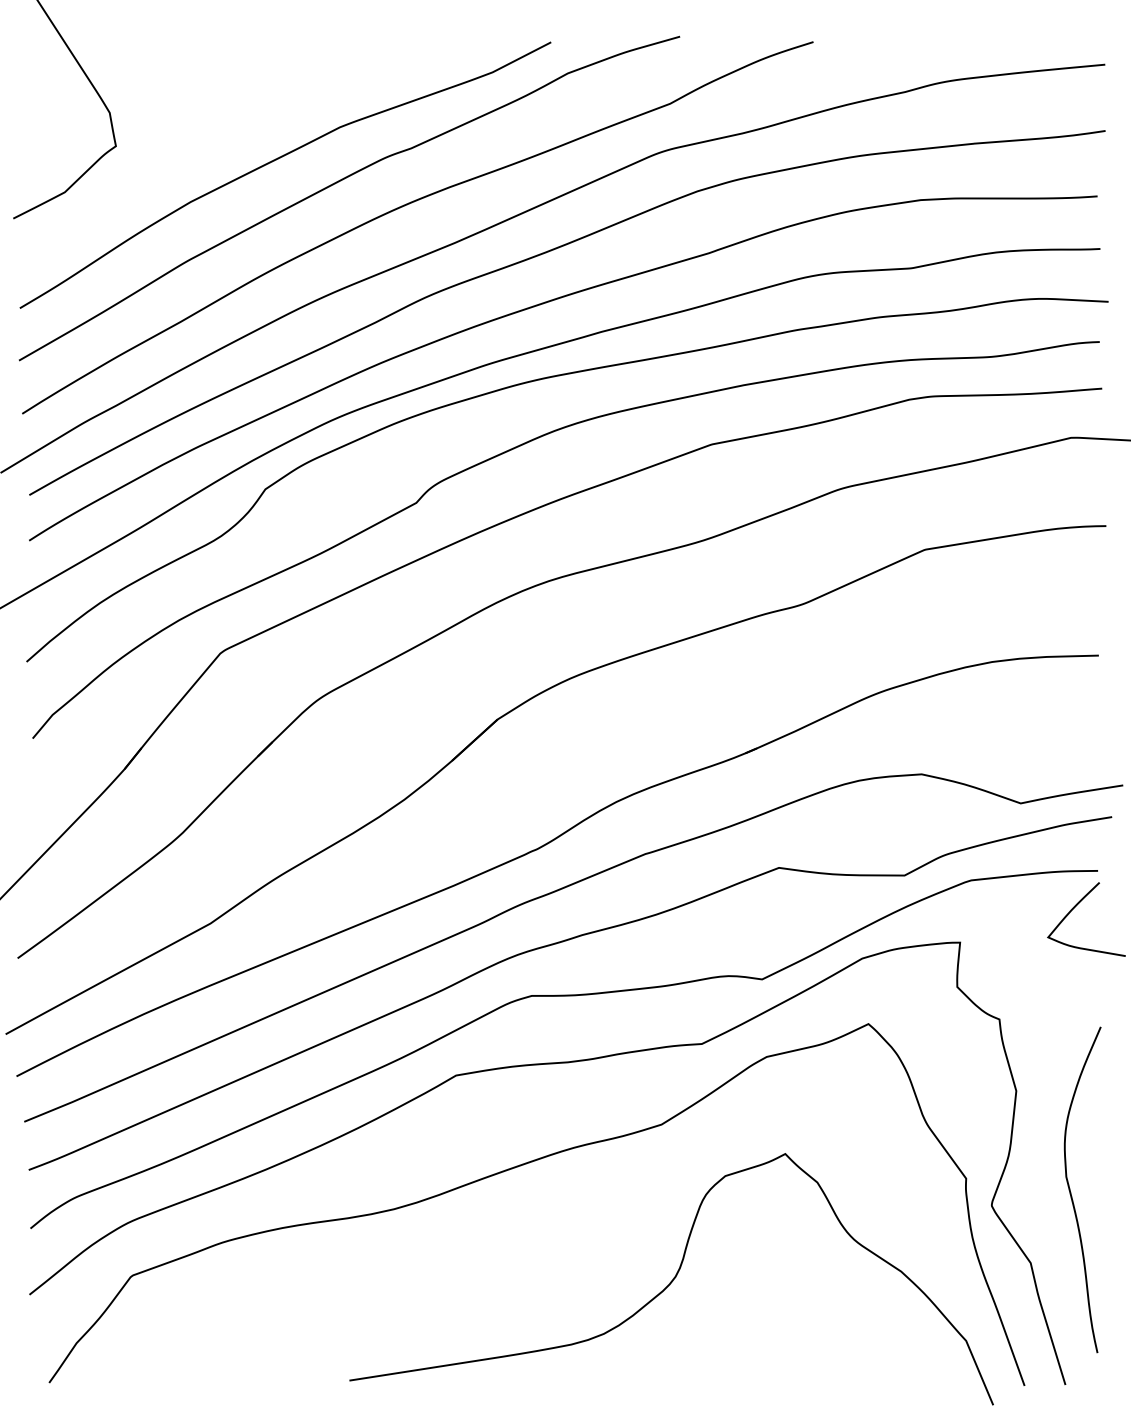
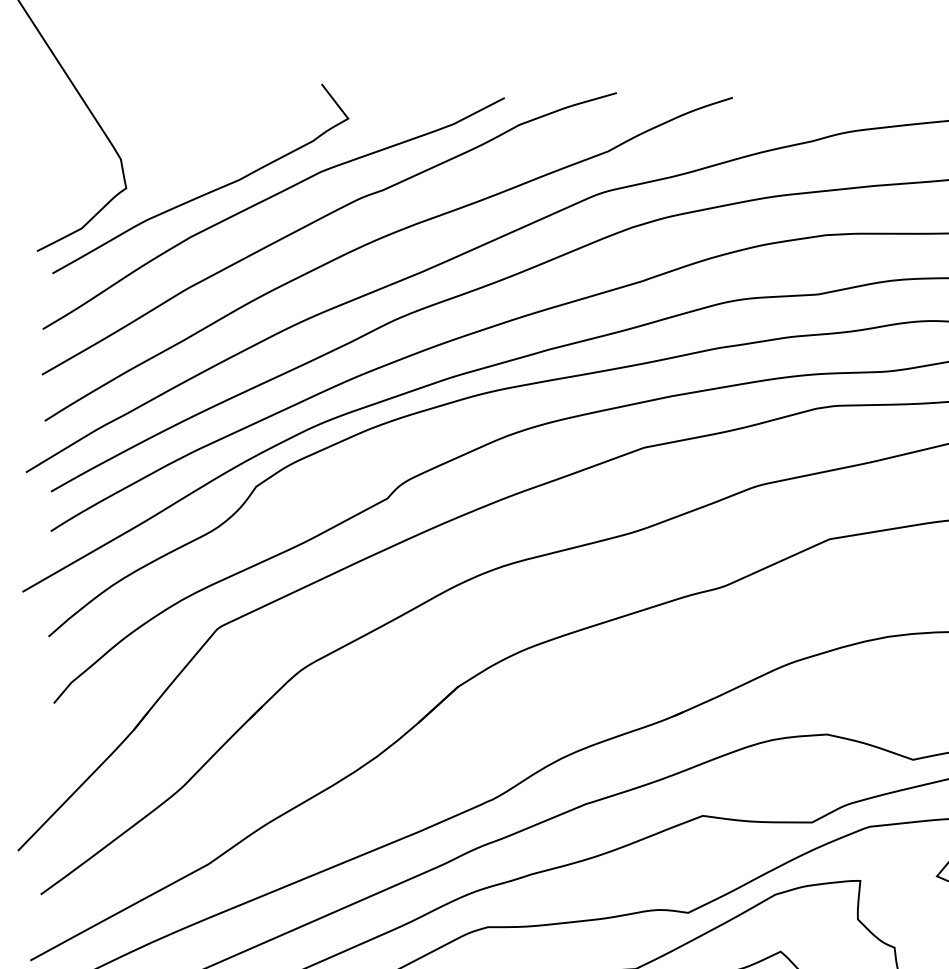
curve: (208, 151) -> (206, 192), added

